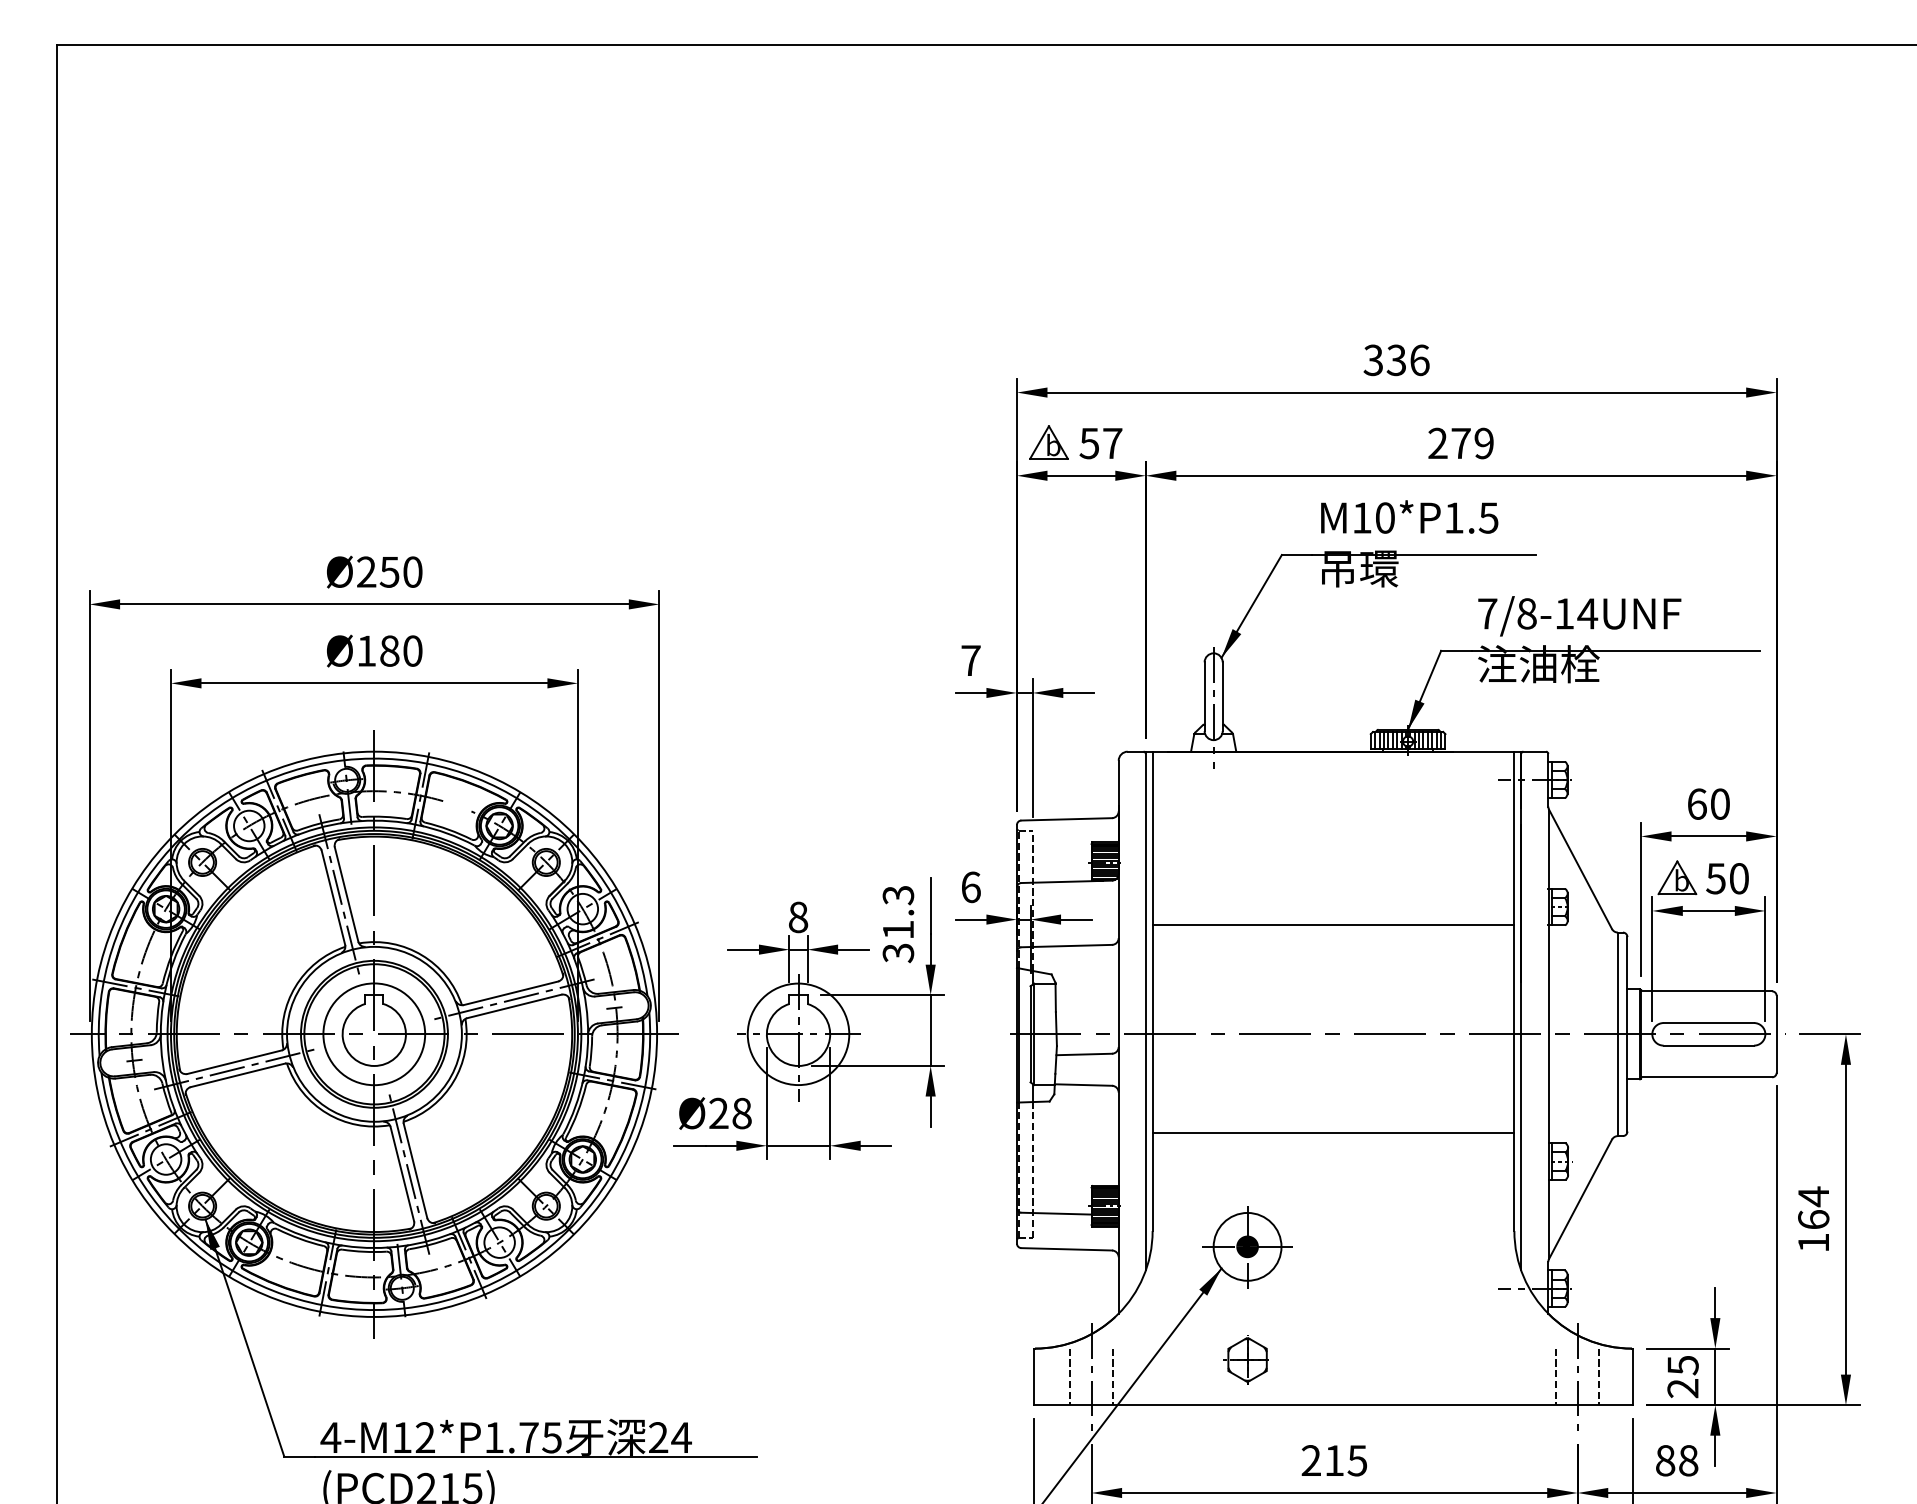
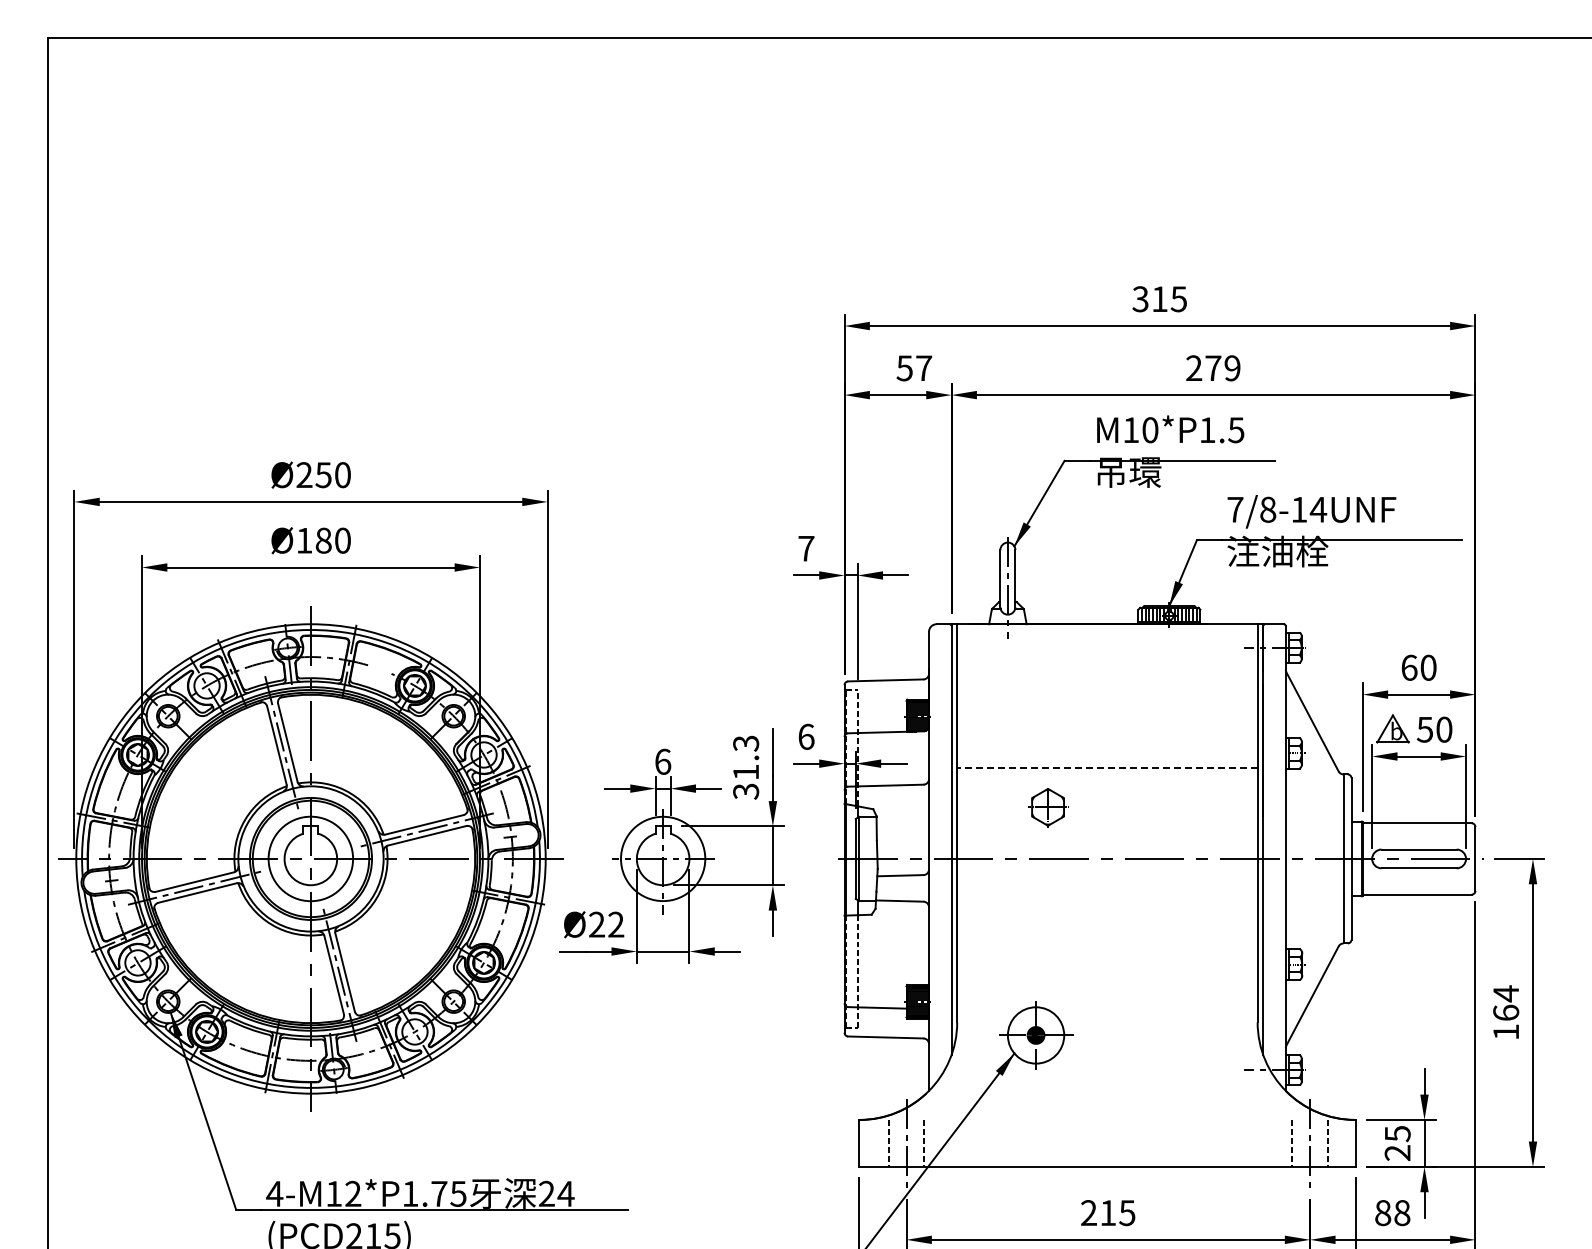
text: (1408, 360) -> (1169, 299), 336 -> 315
part: (1048, 441) -> (870, 366), removed
text: (798, 916) -> (663, 761), 8 -> 6
line: (1332, 924) -> (1106, 767), solid -> dashed
text: (742, 1113) -> (616, 924), Ø28 -> Ø22
line: (1333, 1132) -> (1107, 940), removed
part: (1248, 1360) -> (1048, 807), moved

